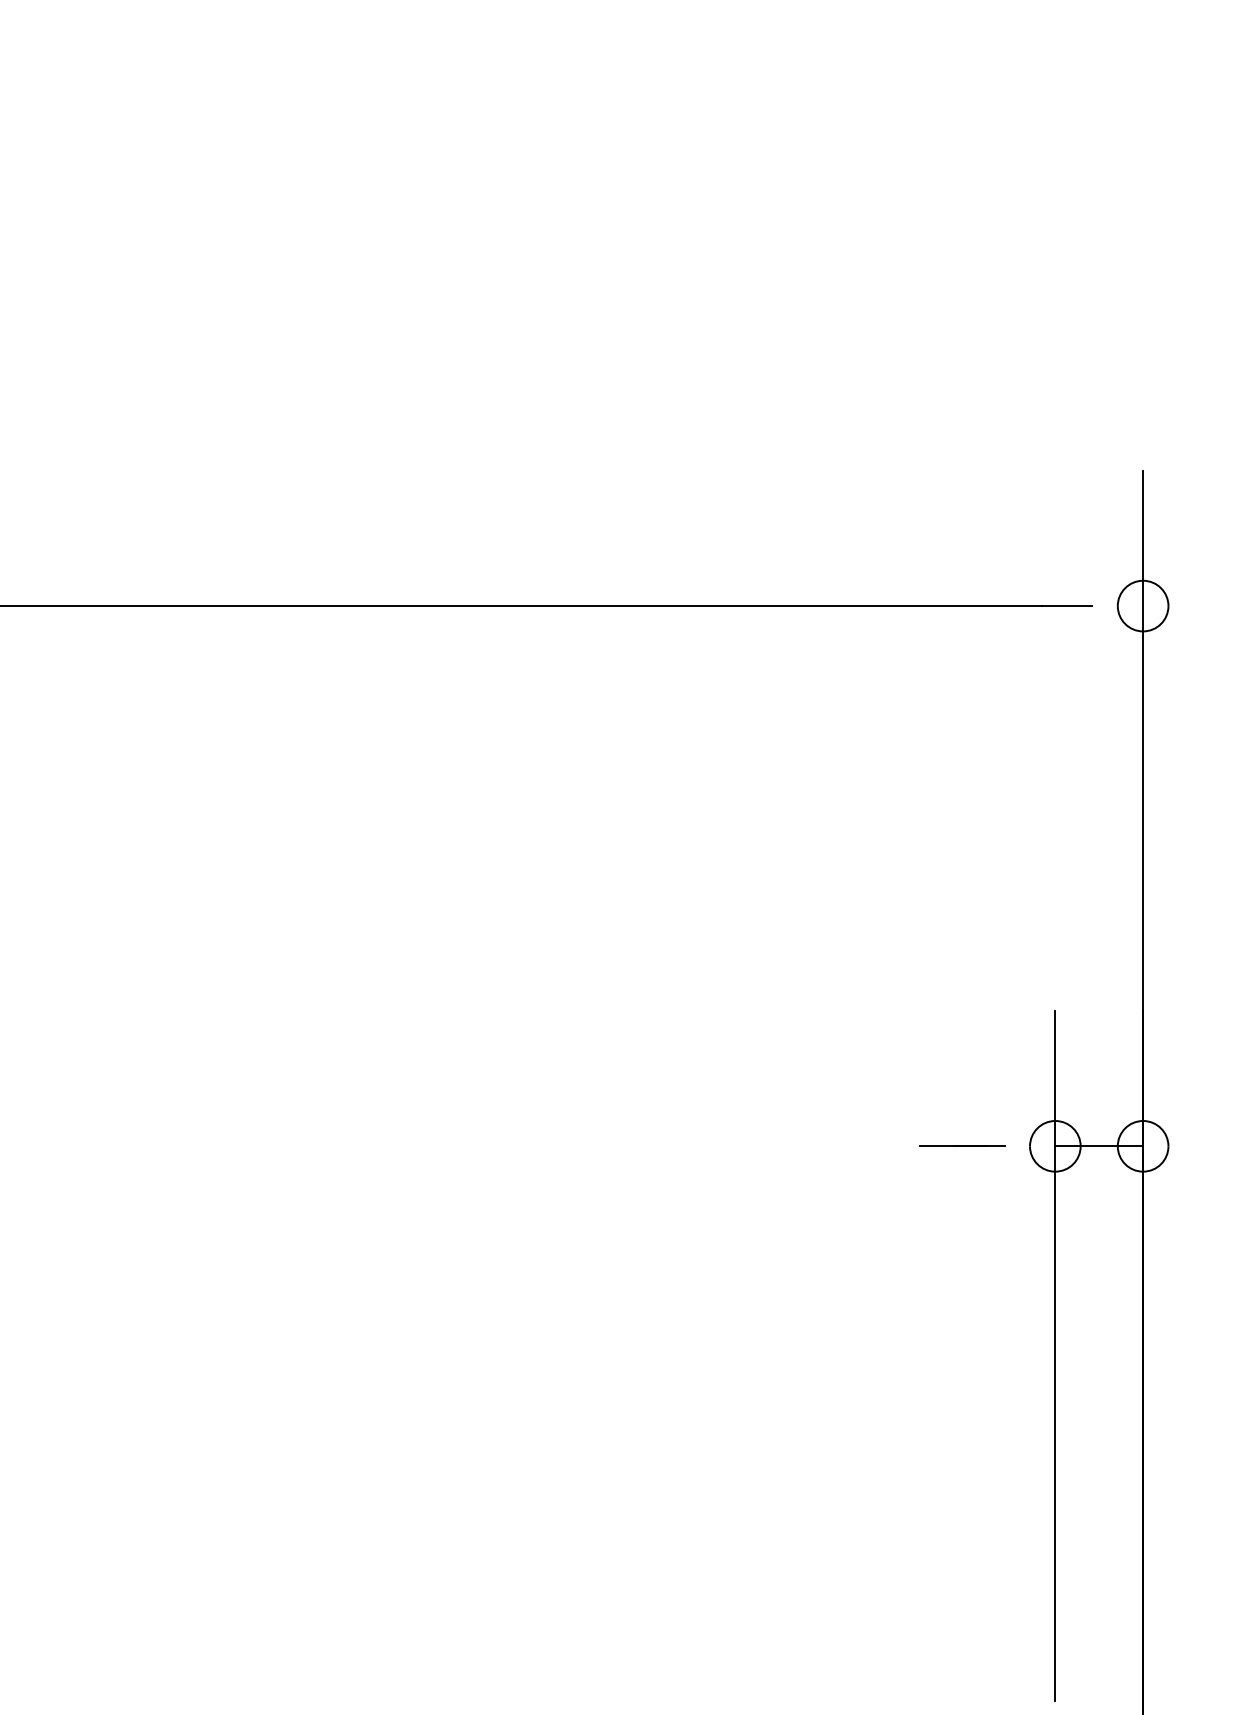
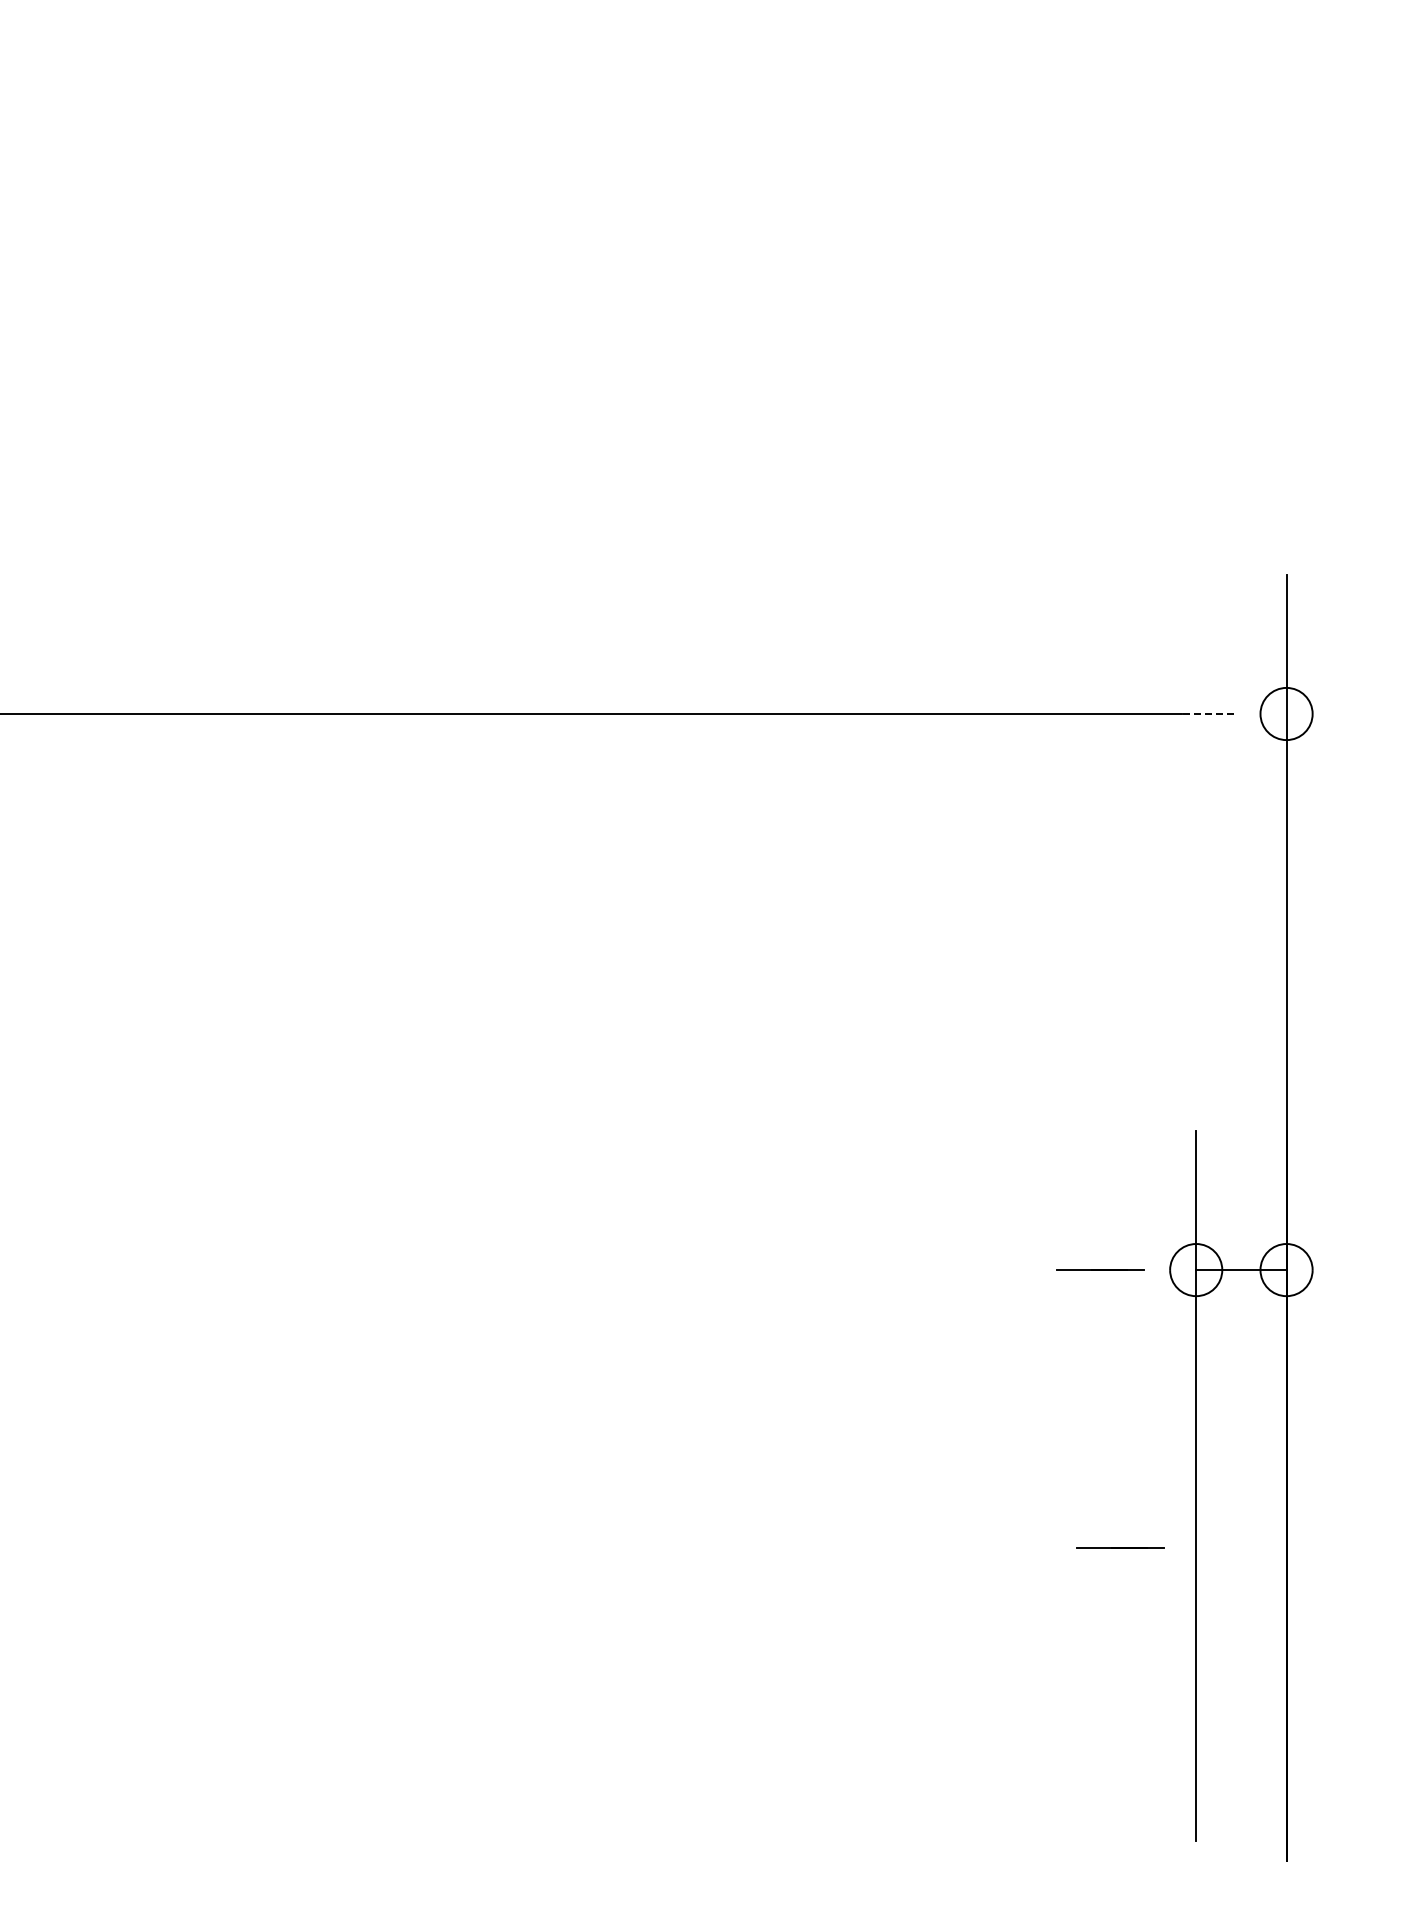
line: (1067, 606) -> (1208, 714), solid -> dashed
line: (981, 1415) -> (1120, 1547), added

